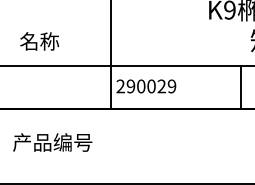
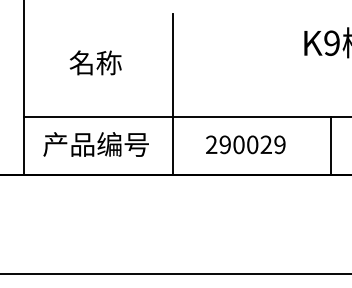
text: (39, 41) -> (95, 62), moved
text: (146, 86) -> (245, 144), moved
line: (241, 87) -> (331, 146), moved
text: (52, 142) -> (95, 144), moved

